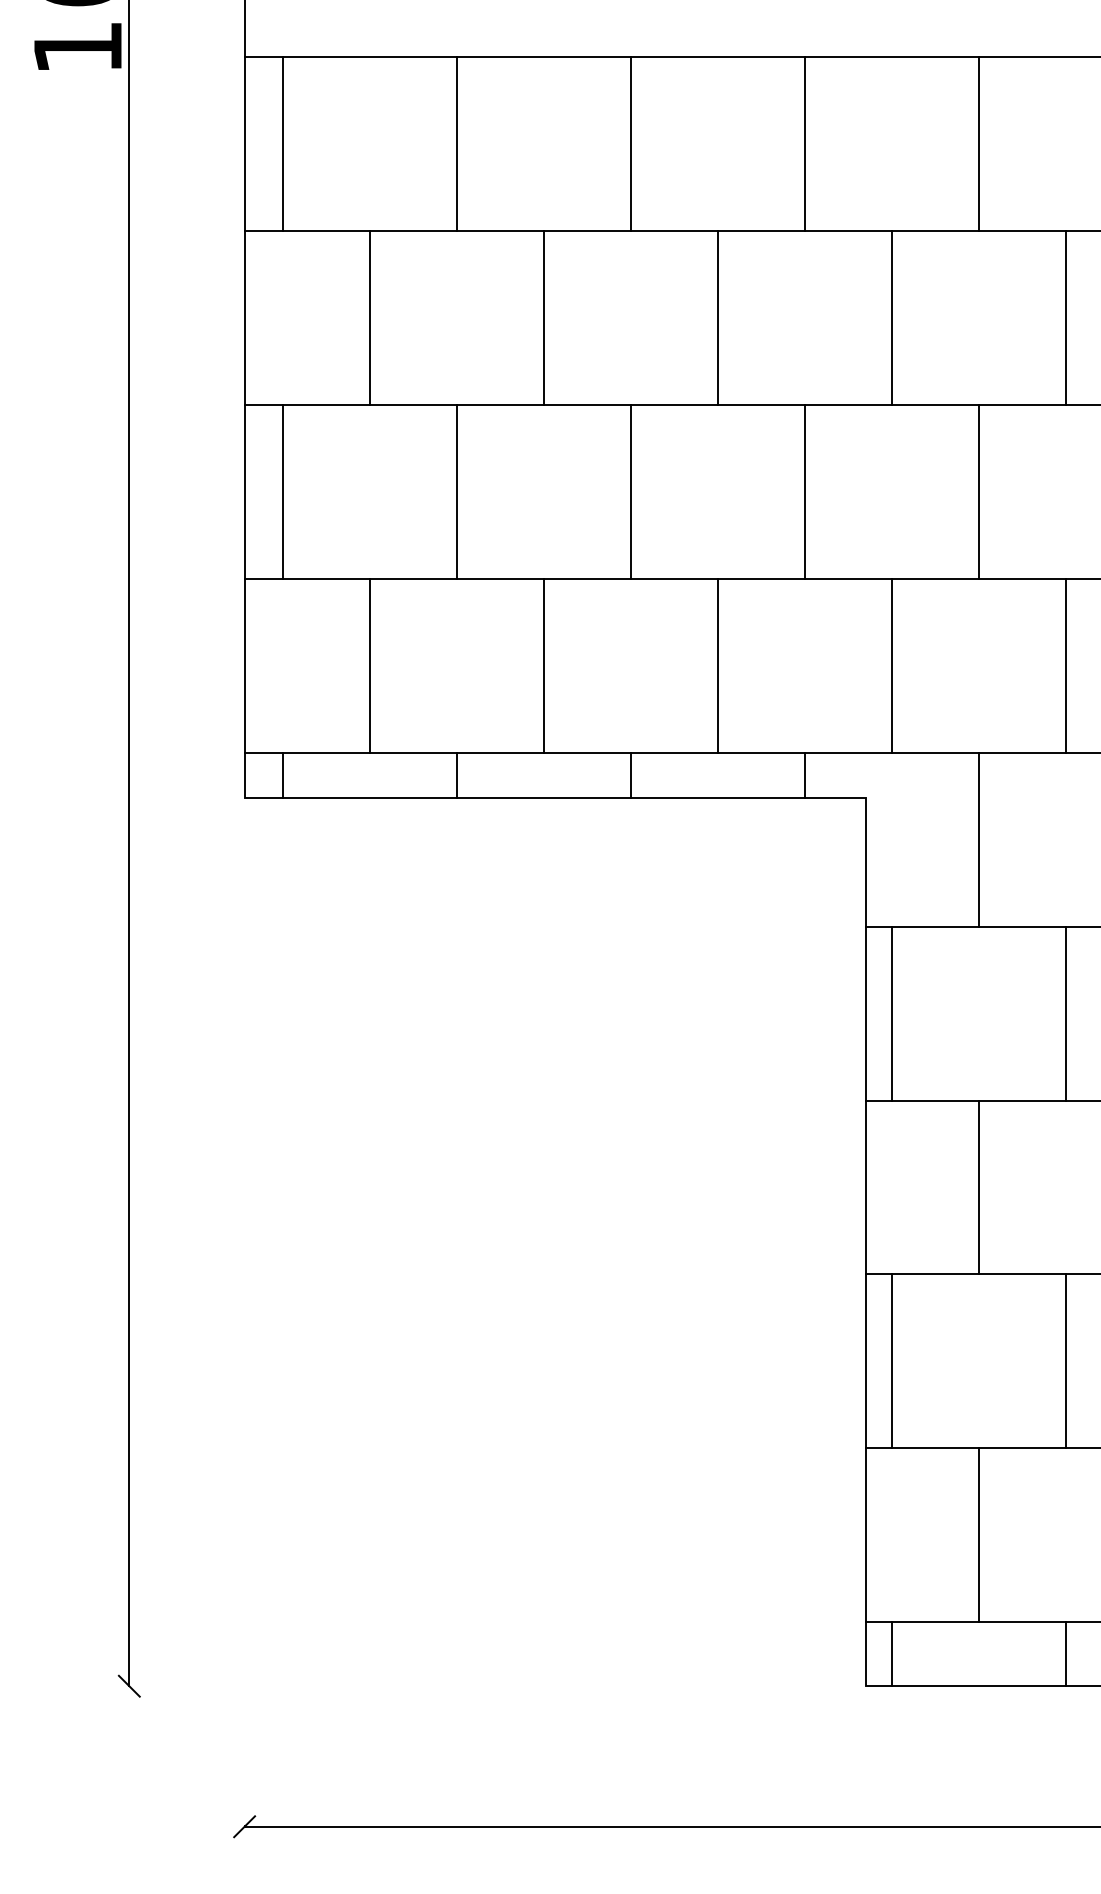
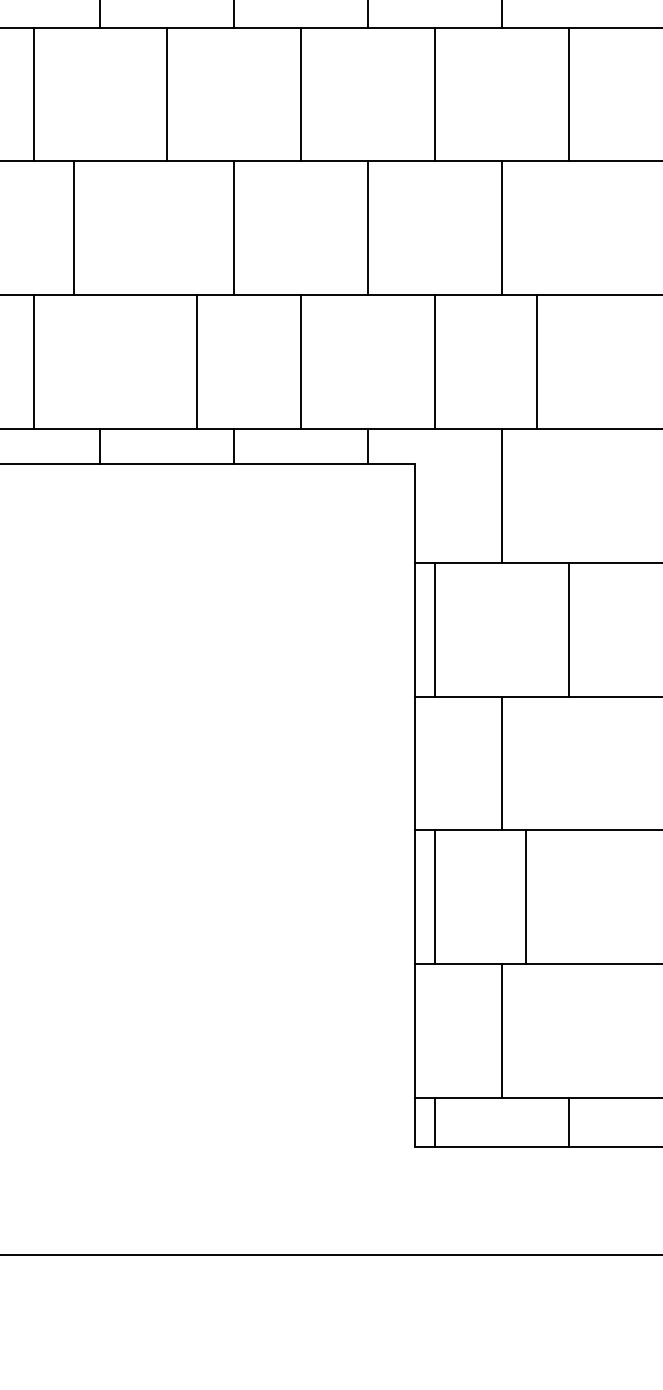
line: (456, 491) -> (73, 228), moved
line: (543, 665) -> (196, 362), moved
line: (1065, 665) -> (537, 362), moved
line: (1065, 1361) -> (525, 897), moved

